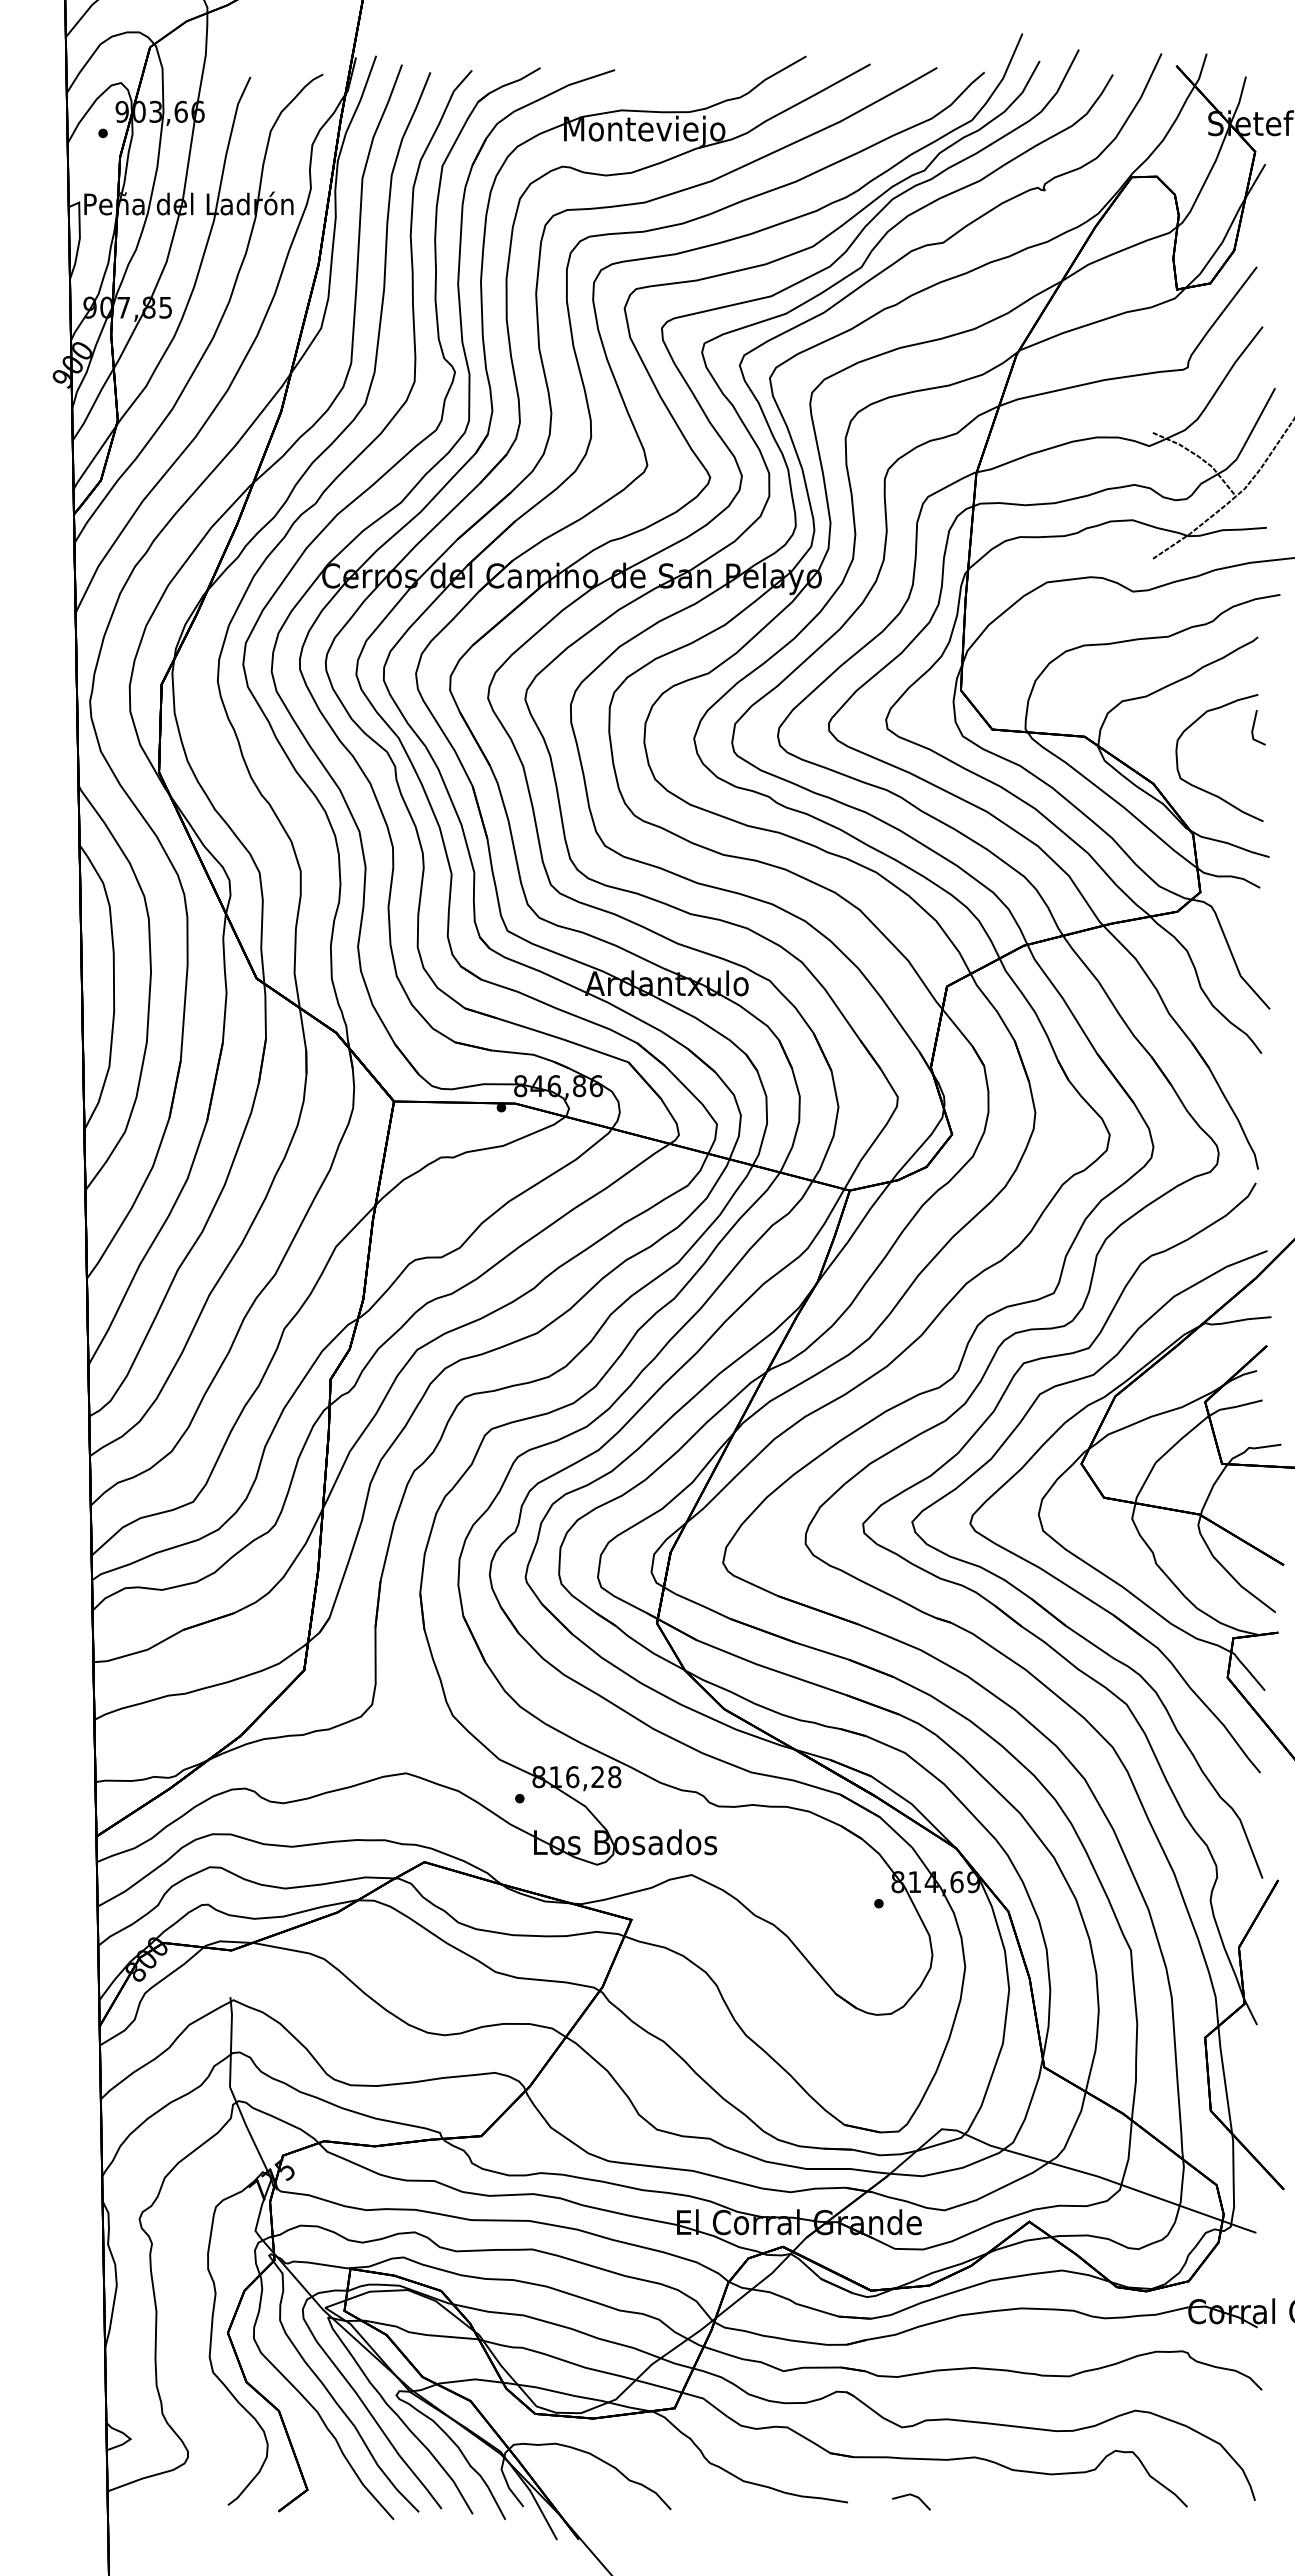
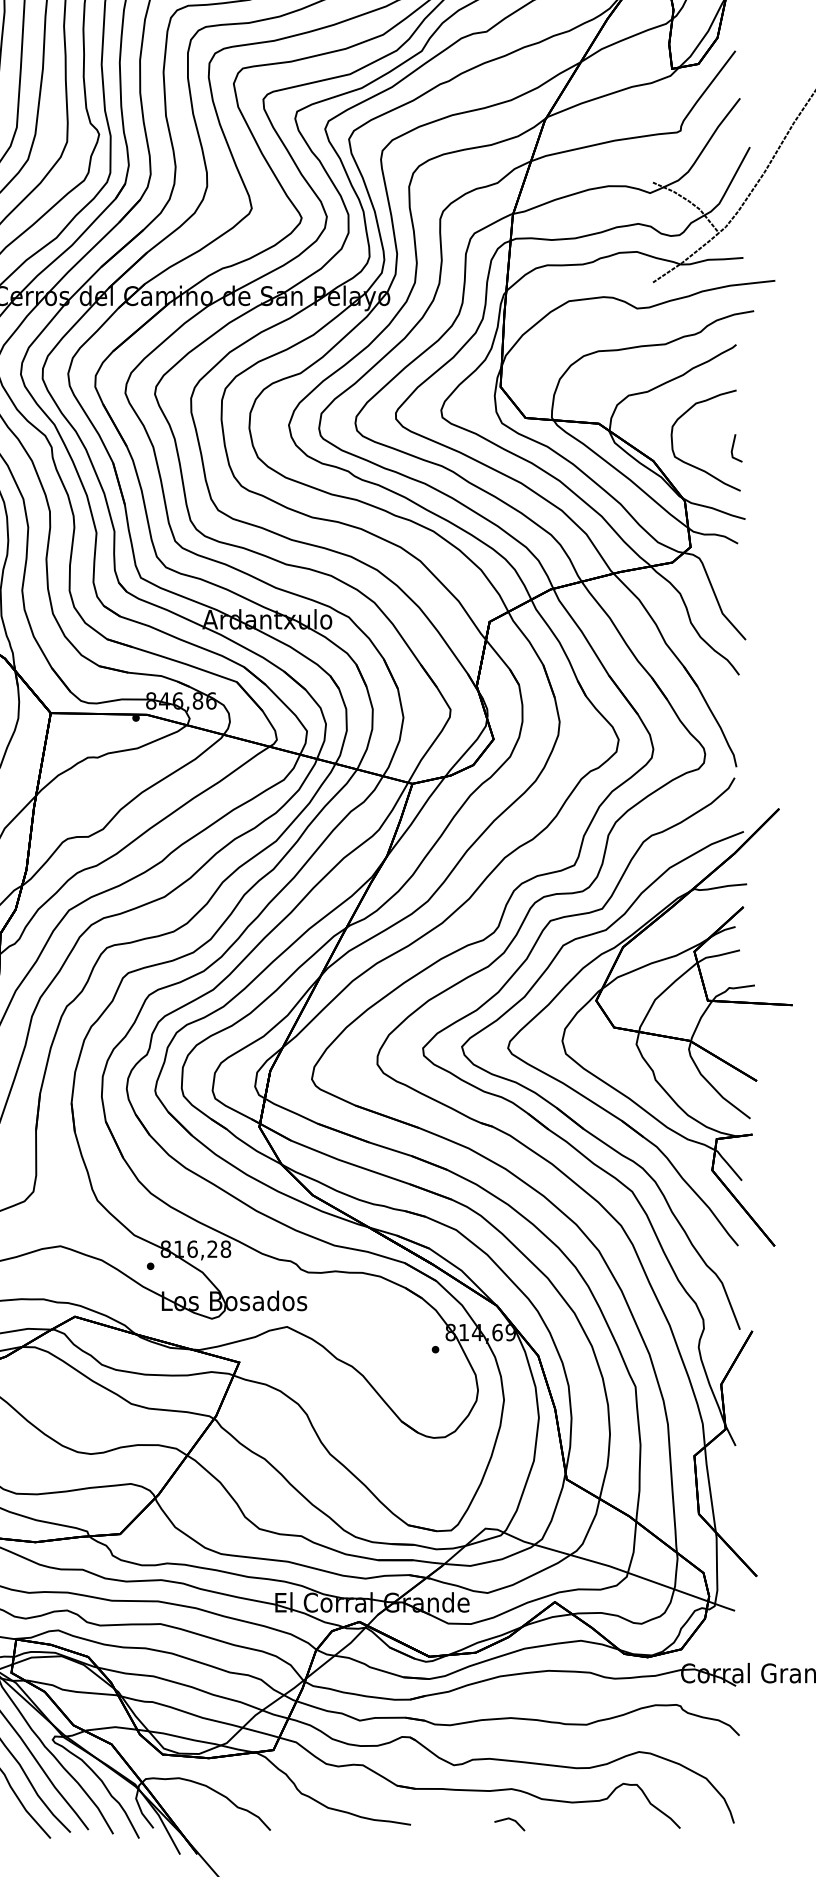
line: (1254, 727) -> (733, 448), moved
line: (912, 2496) -> (510, 1820), moved

